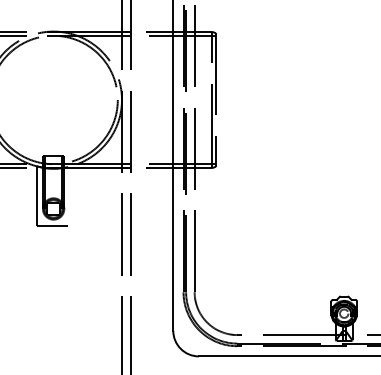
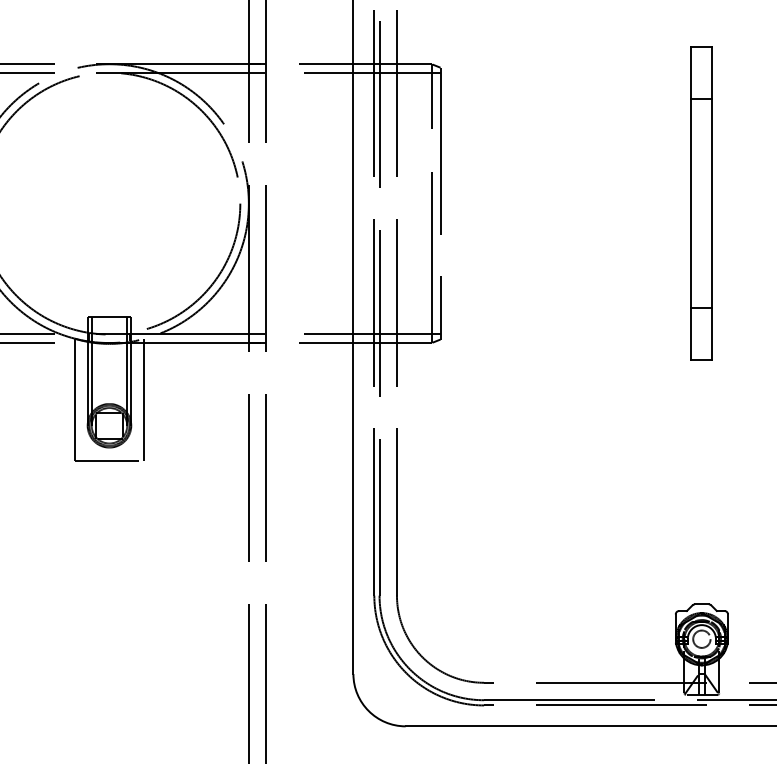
part: (343, 99) -> (700, 202), added
line: (70, 196) -> (143, 400), added

